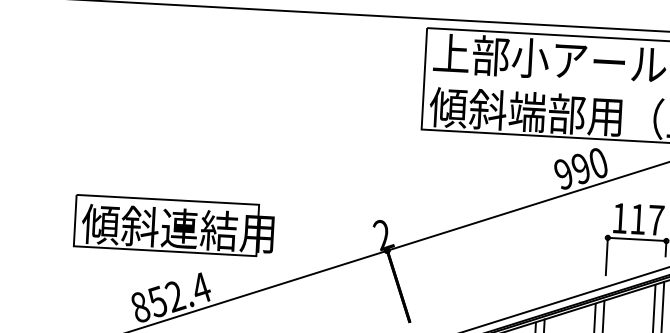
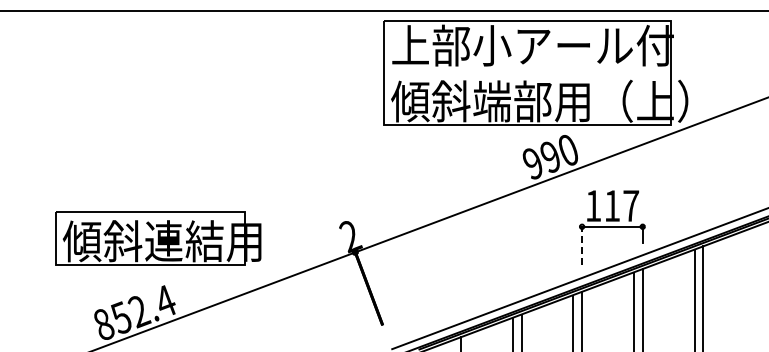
part: (174, 225) -> (158, 238), moved
line: (607, 255) -> (582, 245), solid -> dashed

